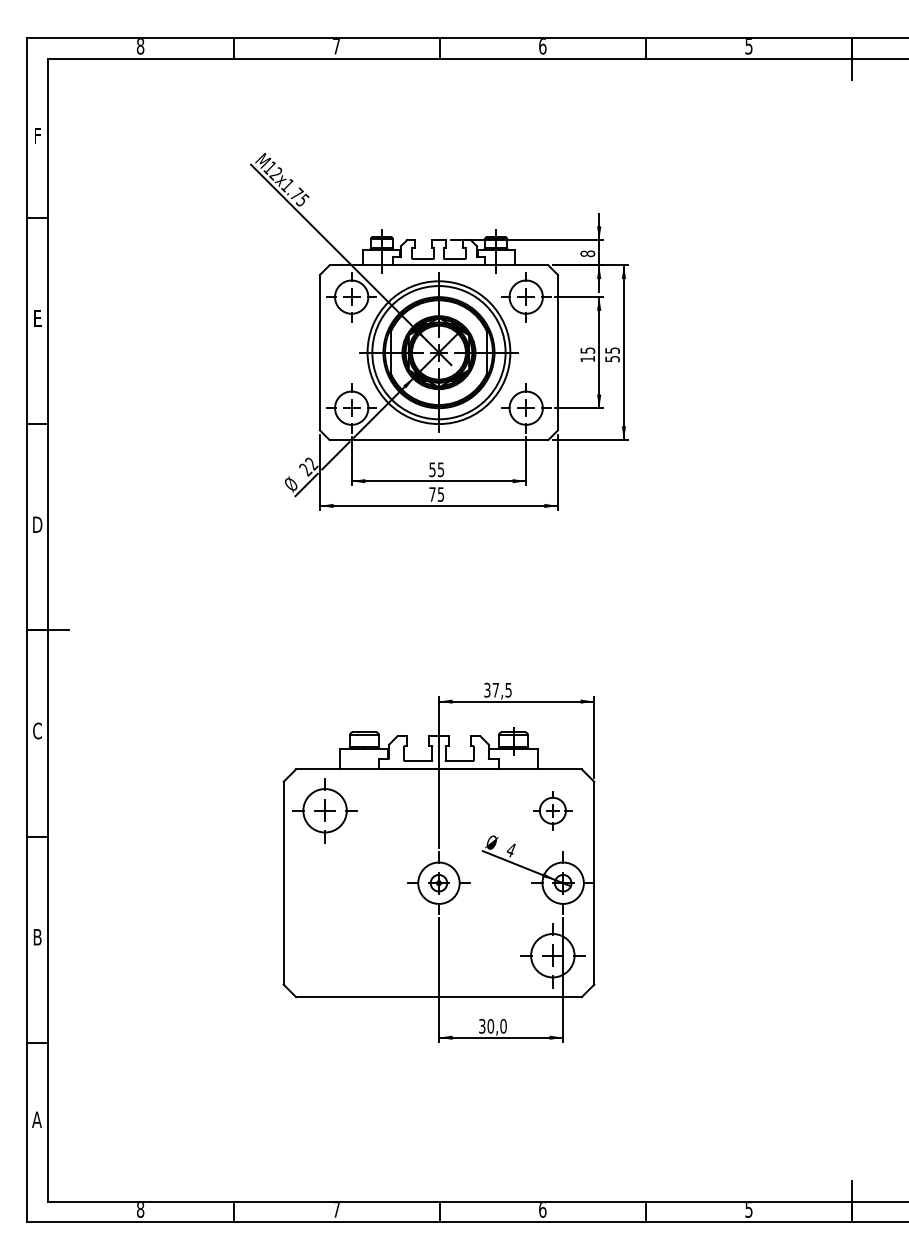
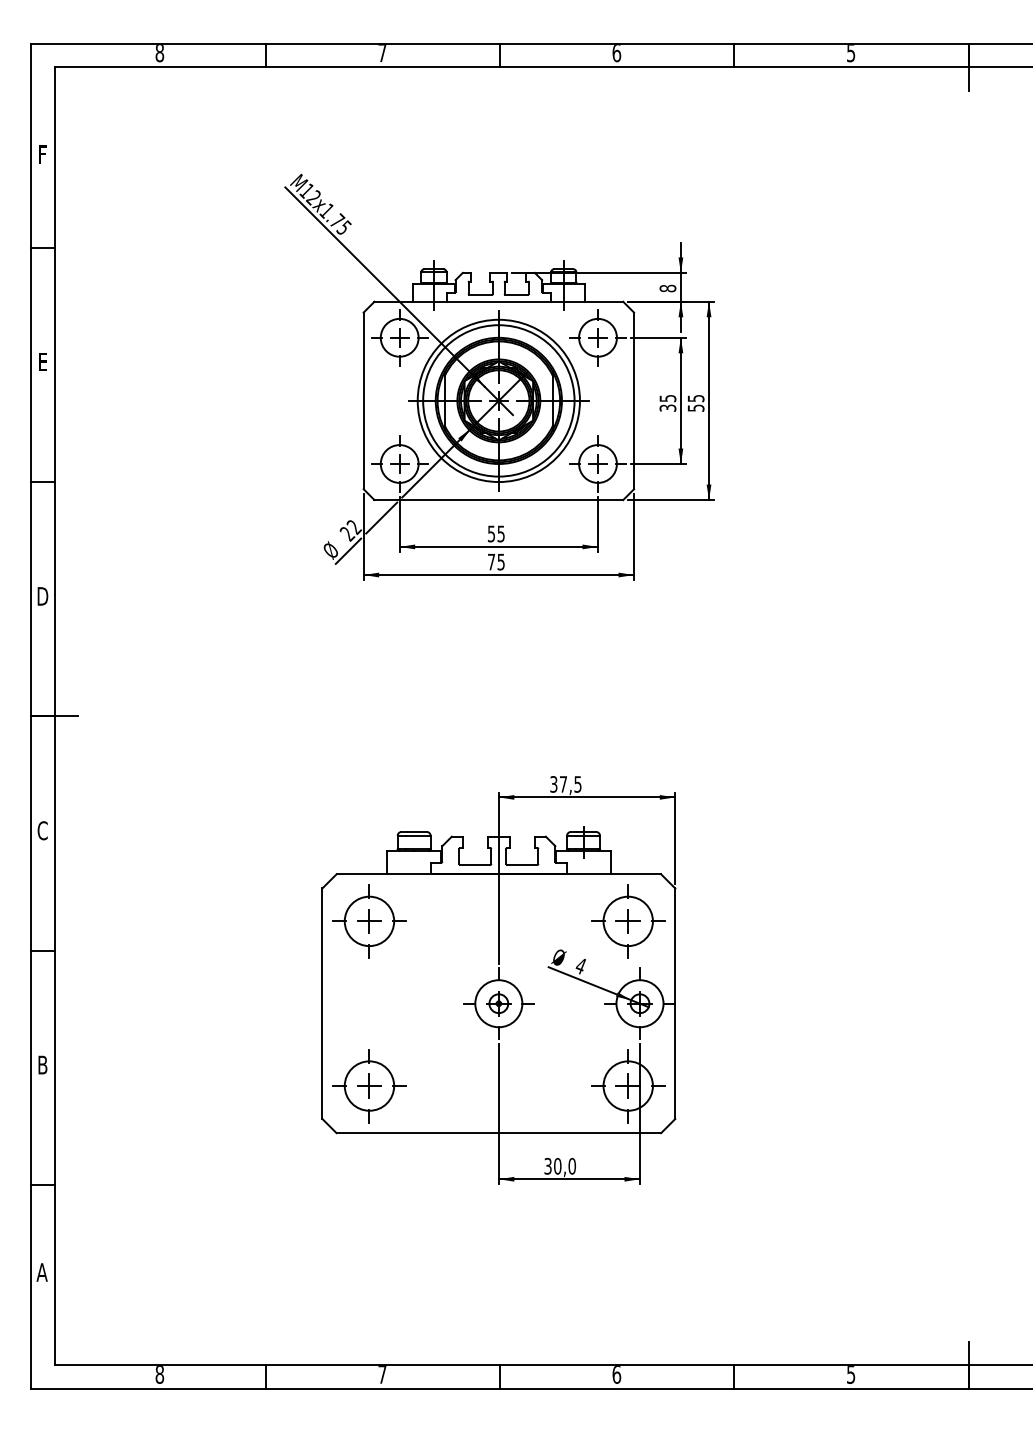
text: (587, 359) -> (667, 408), 15 -> 35
part: (552, 810) -> (627, 921), size x1.67
part: (324, 955) -> (368, 1085), added

